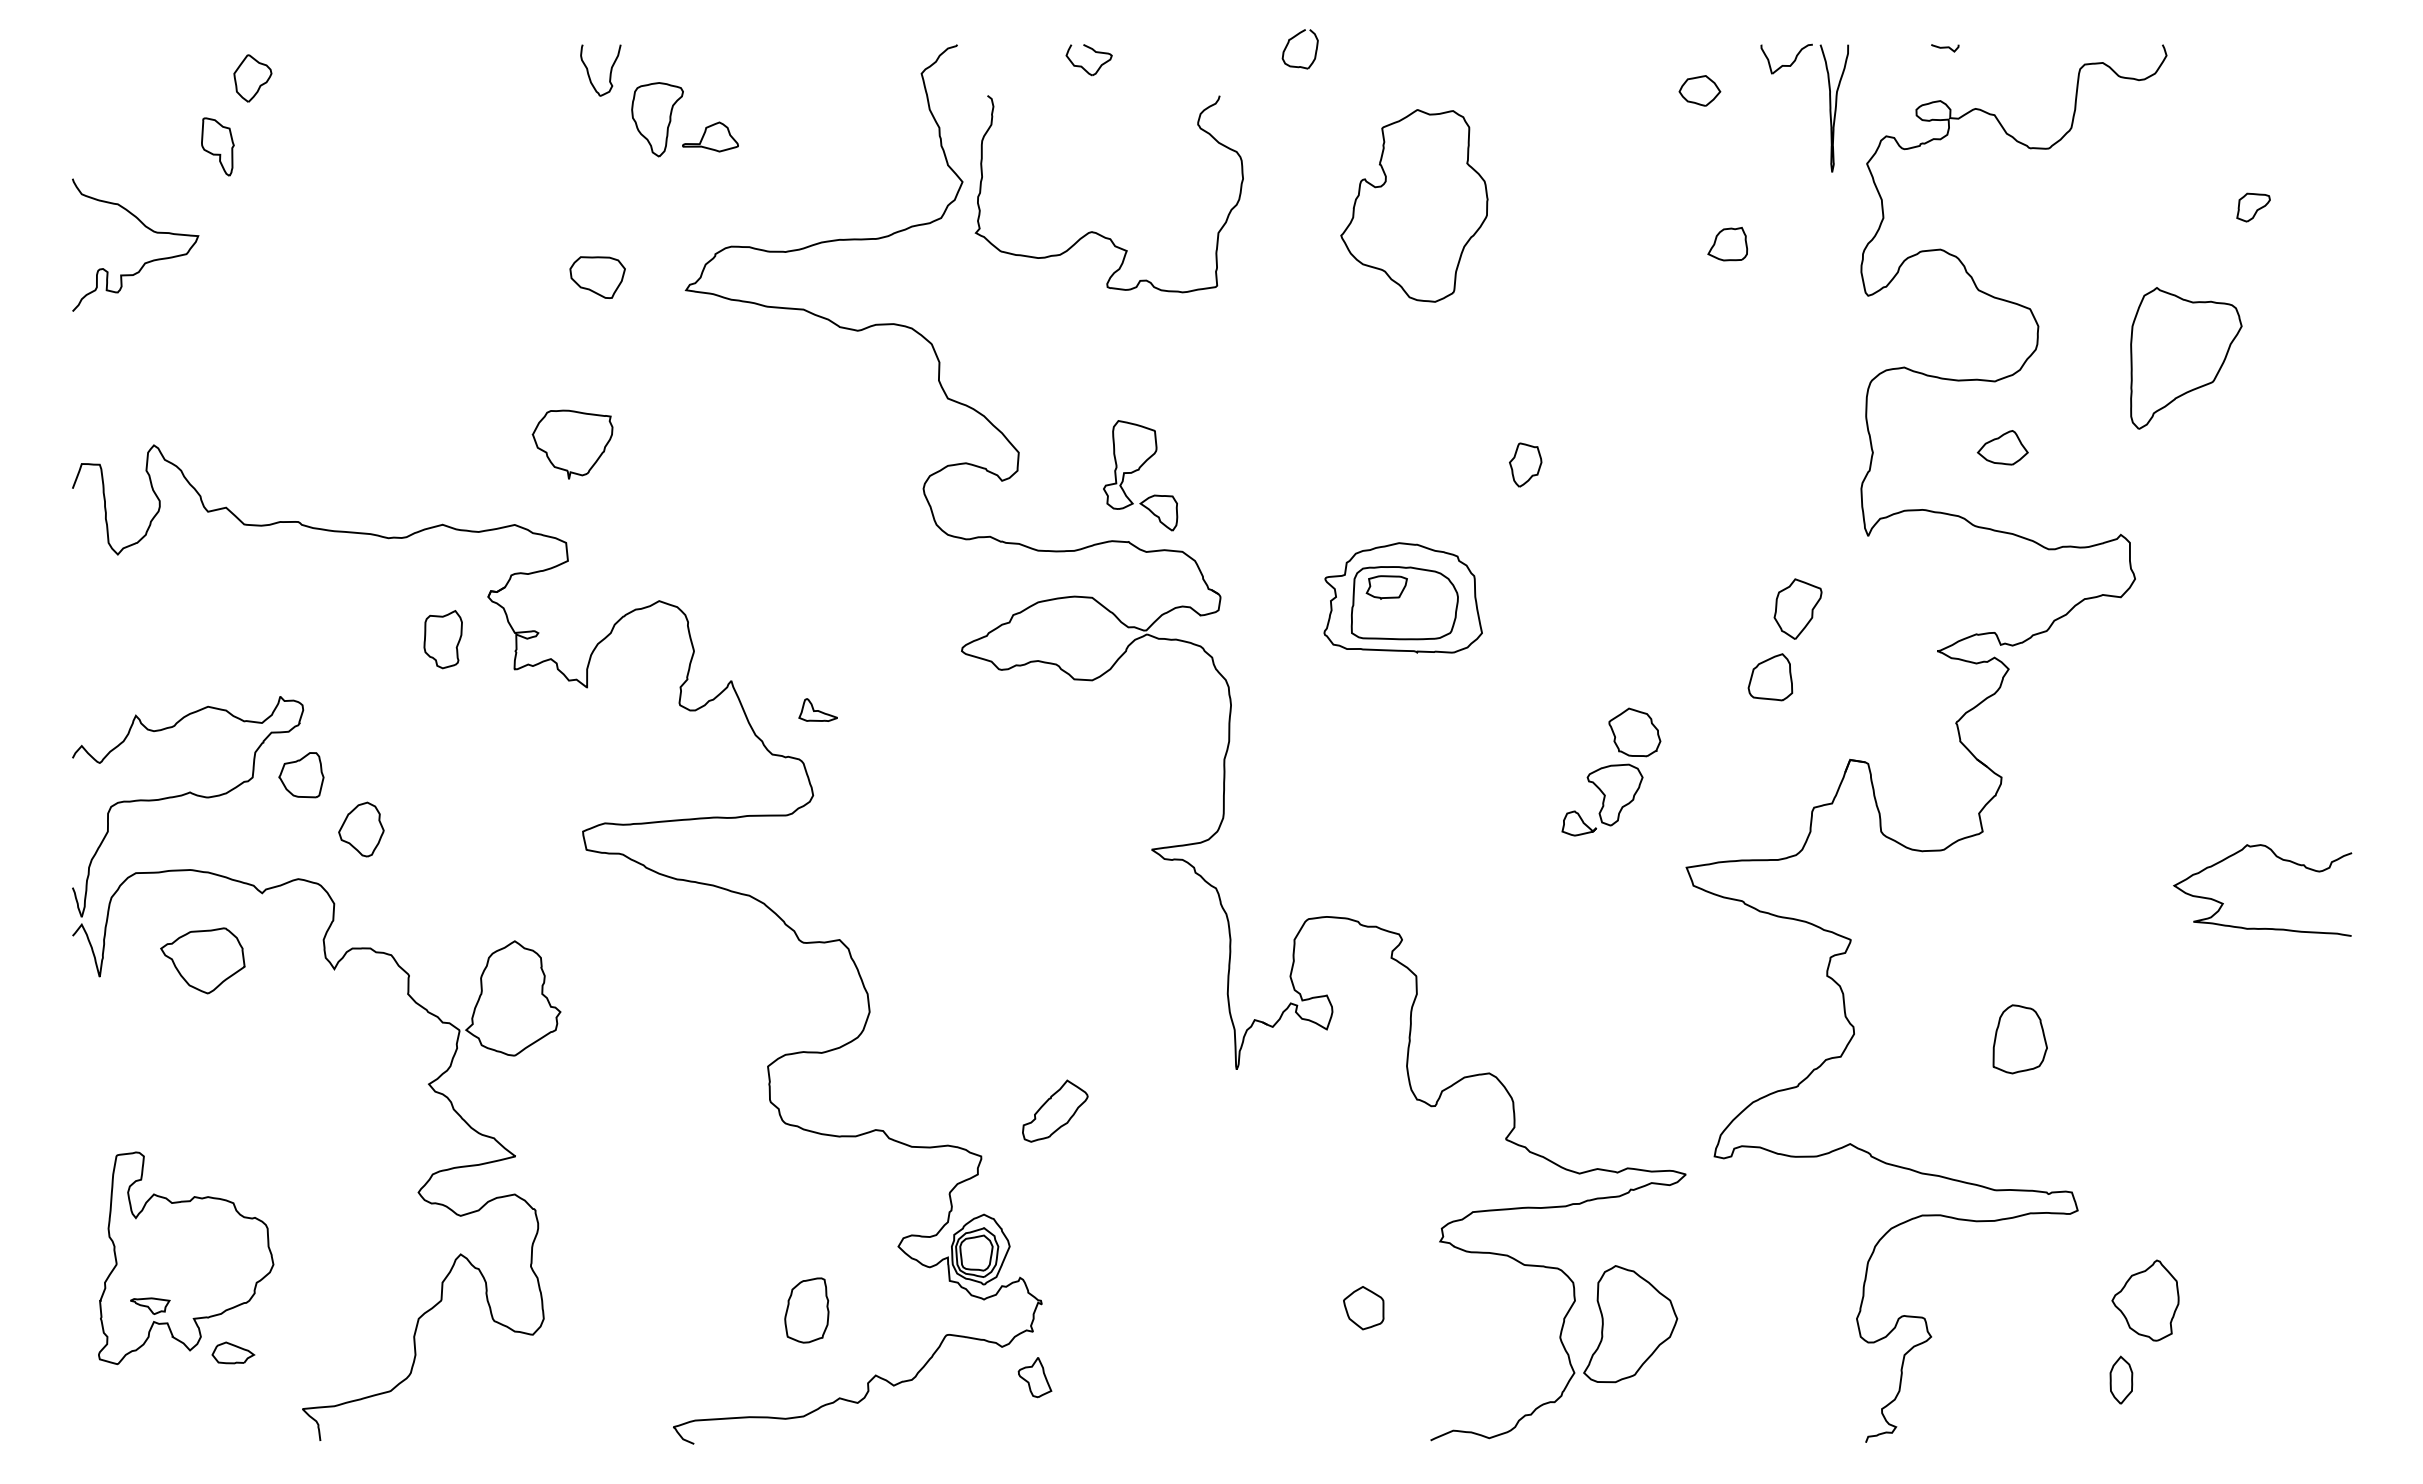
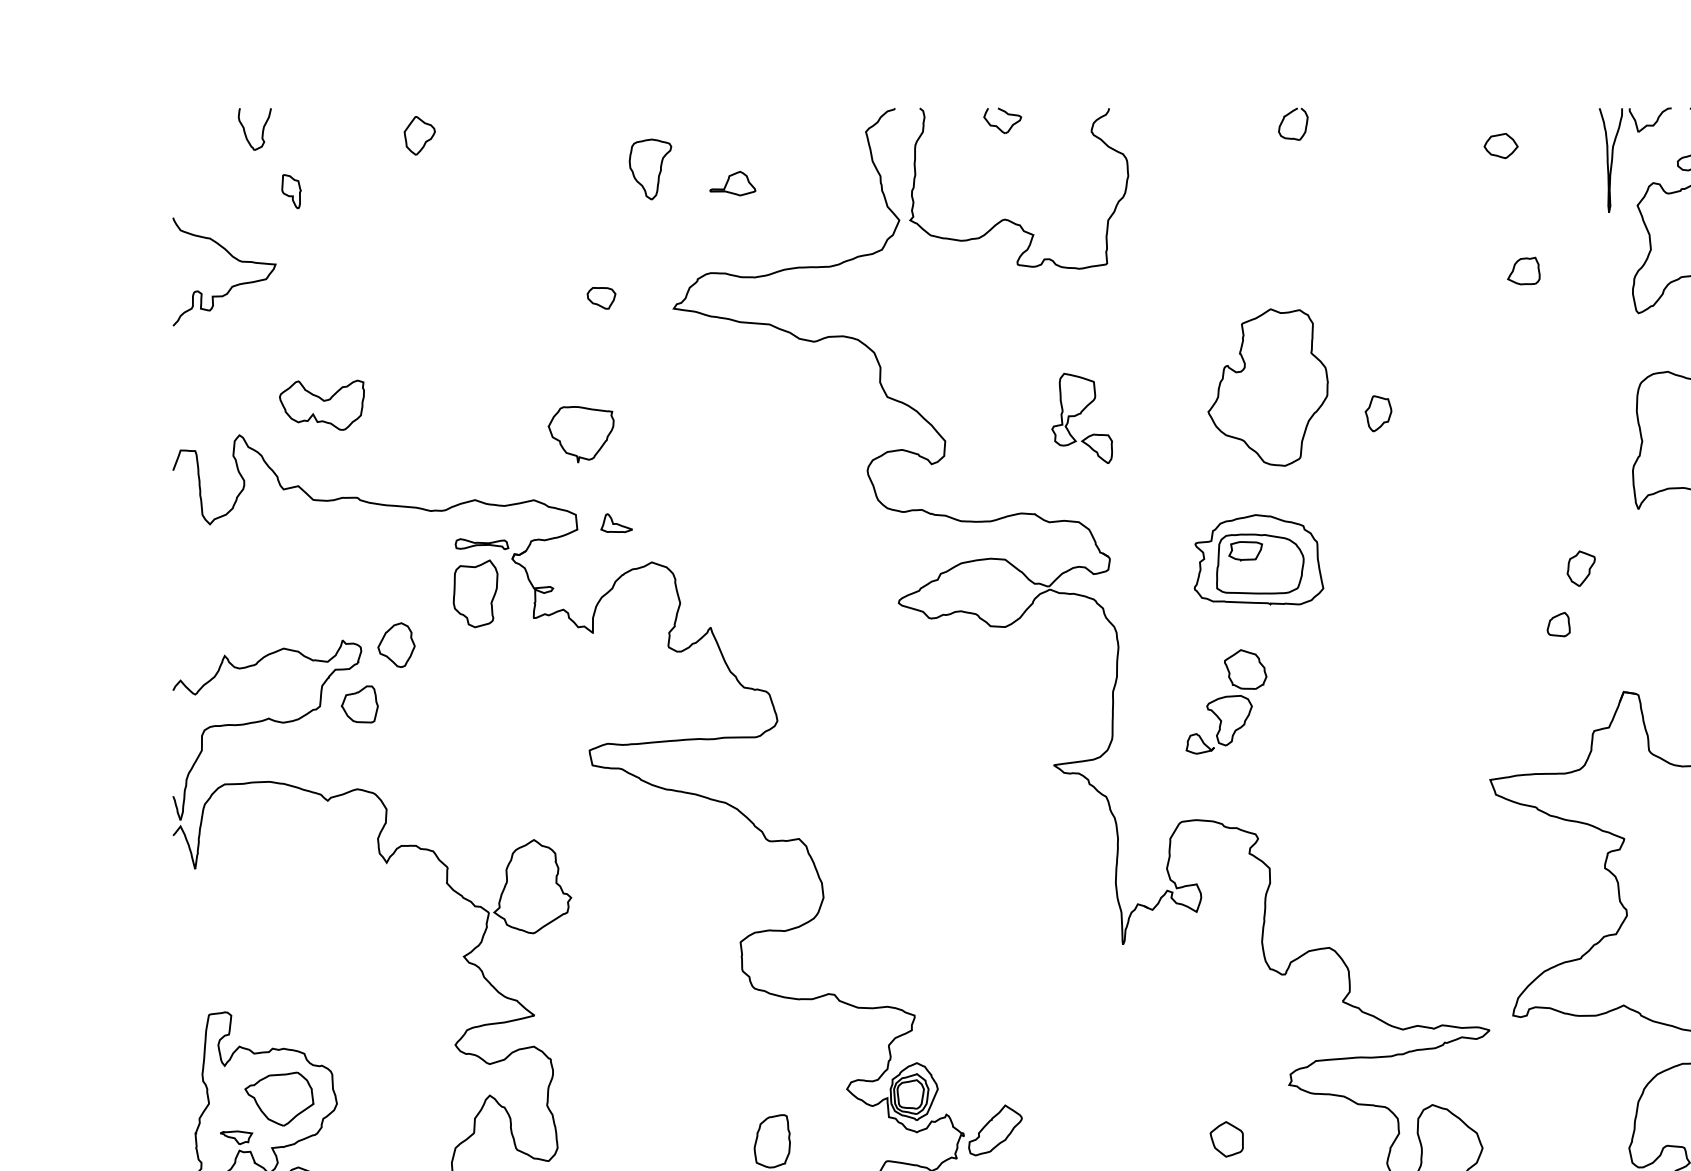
part: (1288, 44) -> (1283, 120), moved
part: (1792, 61) -> (1655, 122), moved
part: (609, 73) -> (261, 131), moved
part: (252, 78) -> (419, 135), moved
part: (710, 136) -> (732, 183), moved
part: (217, 146) -> (291, 191), size x0.71
part: (1414, 205) -> (1268, 387), moved
curve: (1094, 231) -> (1007, 219), moved
part: (597, 277) -> (601, 298), size x0.62
part: (254, 408) -> (321, 405), added
part: (1525, 464) -> (1378, 413), moved
part: (1140, 475) -> (1082, 418), moved
part: (451, 578) -> (482, 543), added
part: (1797, 608) -> (1580, 568), size x0.71
part: (442, 639) -> (474, 593), size x1.43
part: (1770, 677) -> (1558, 624), size x0.62
part: (817, 709) -> (616, 522), moved
part: (1611, 771) -> (1226, 701), moved
part: (361, 829) -> (396, 645), moved
part: (202, 960) -> (279, 1098), moved
part: (1055, 1110) -> (995, 1129), moved

